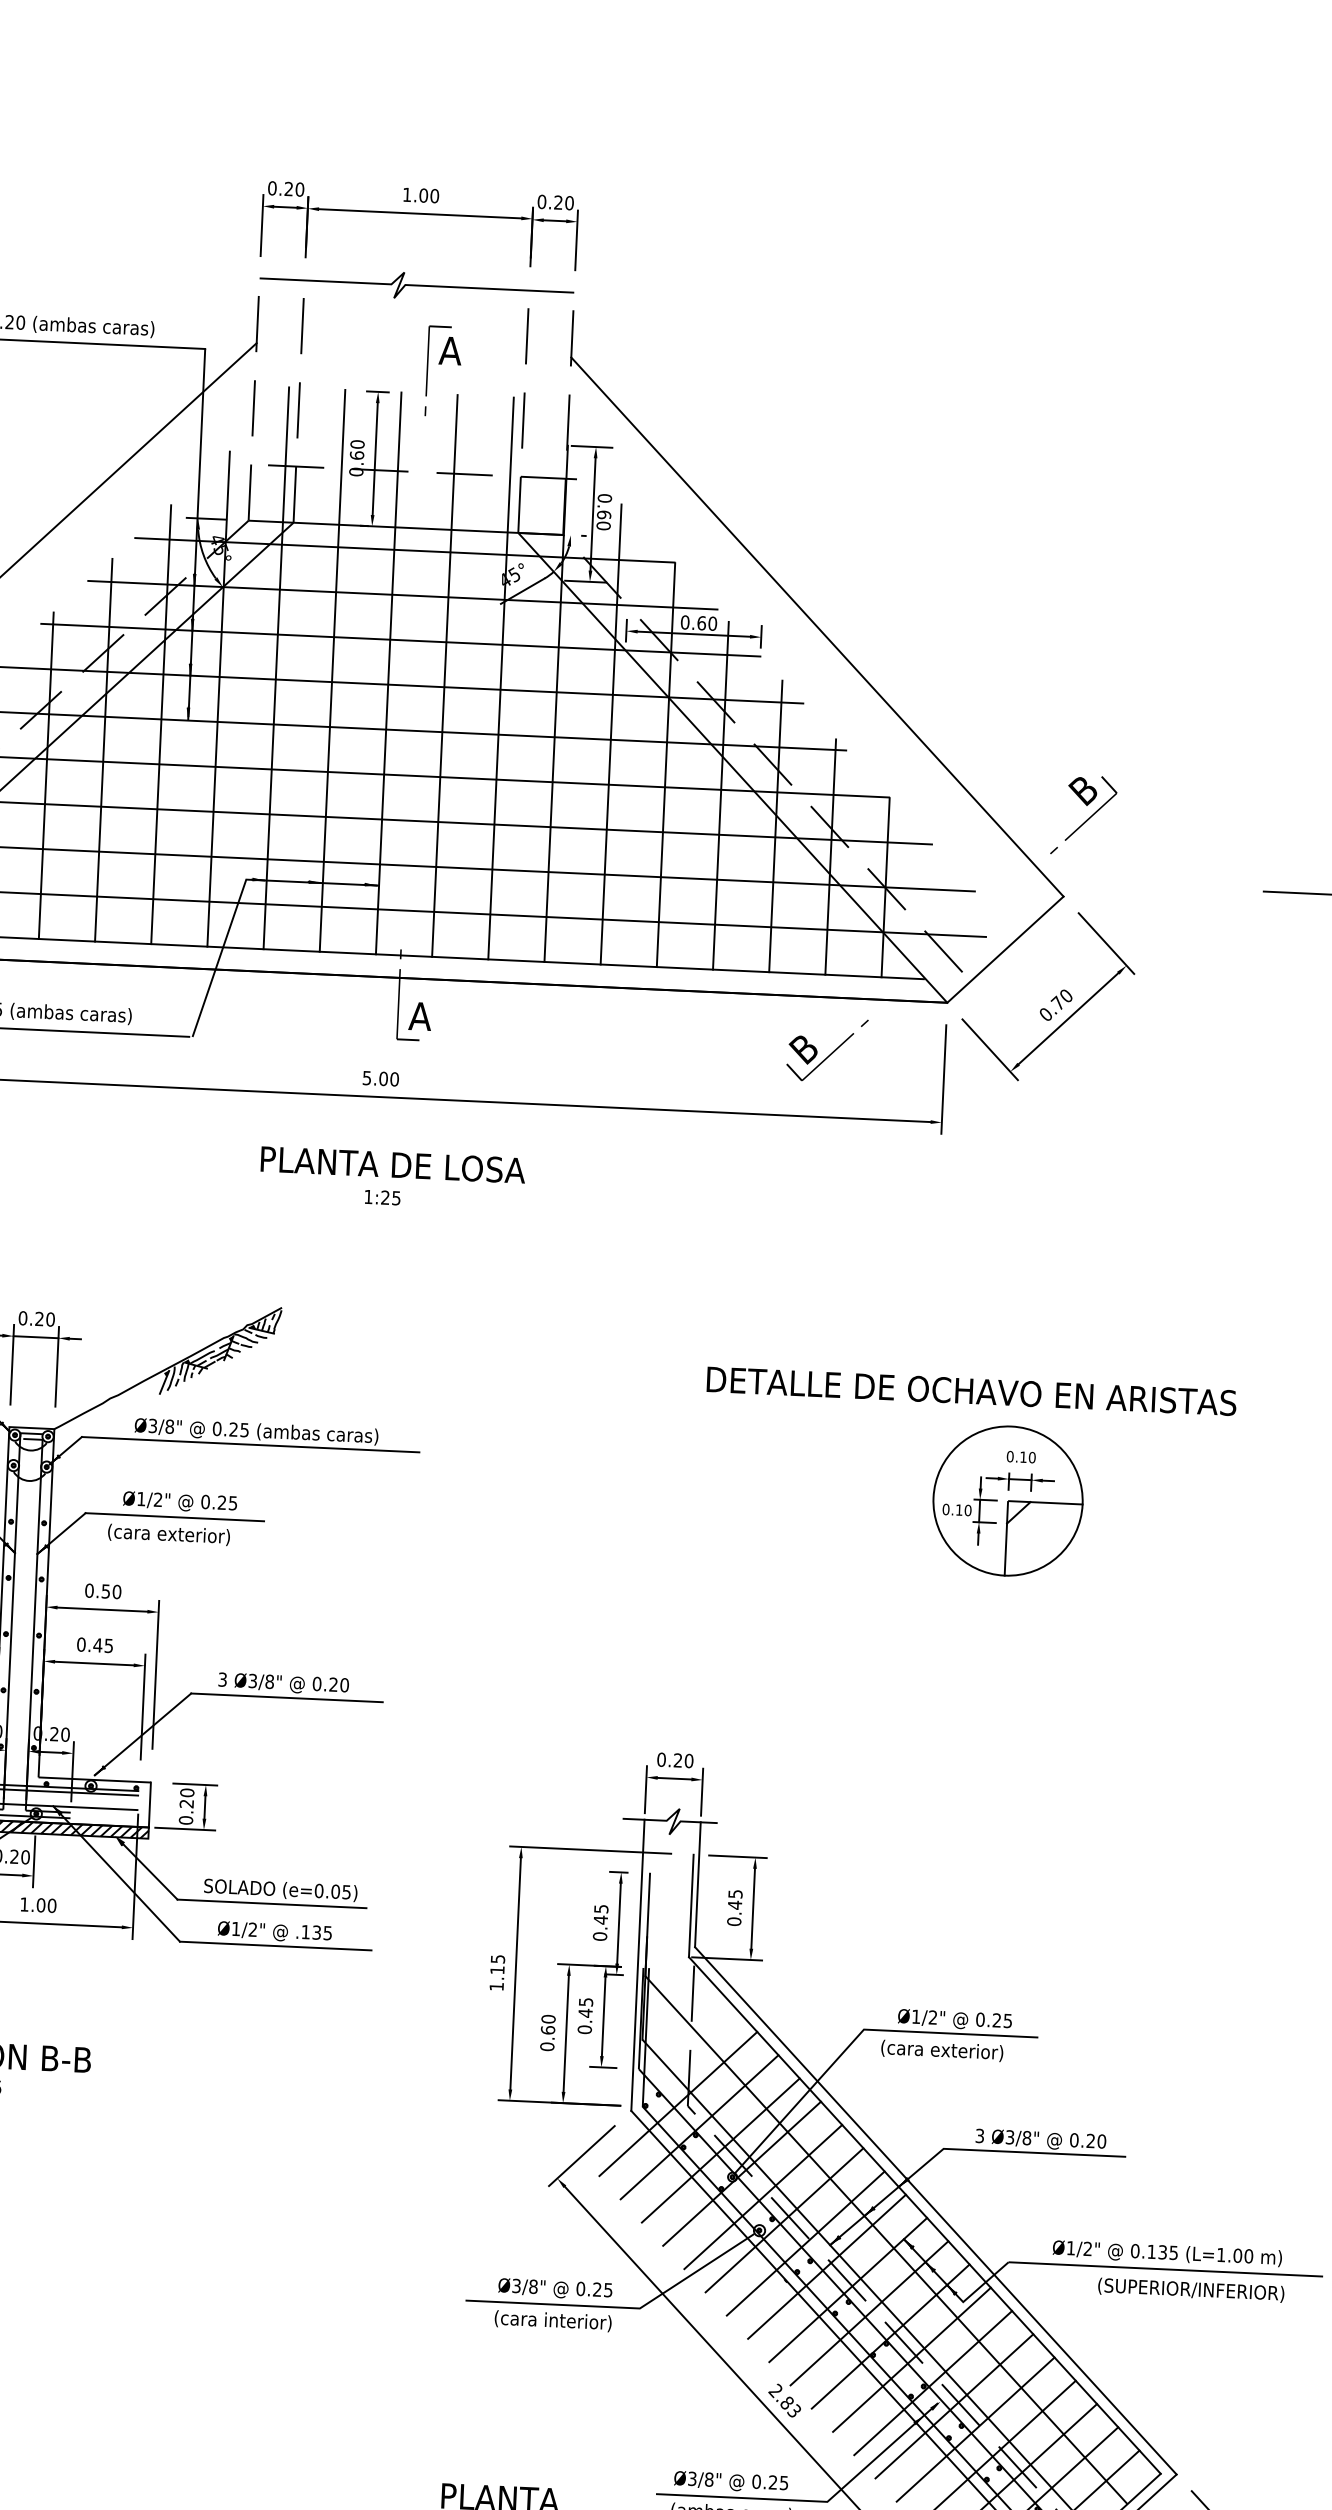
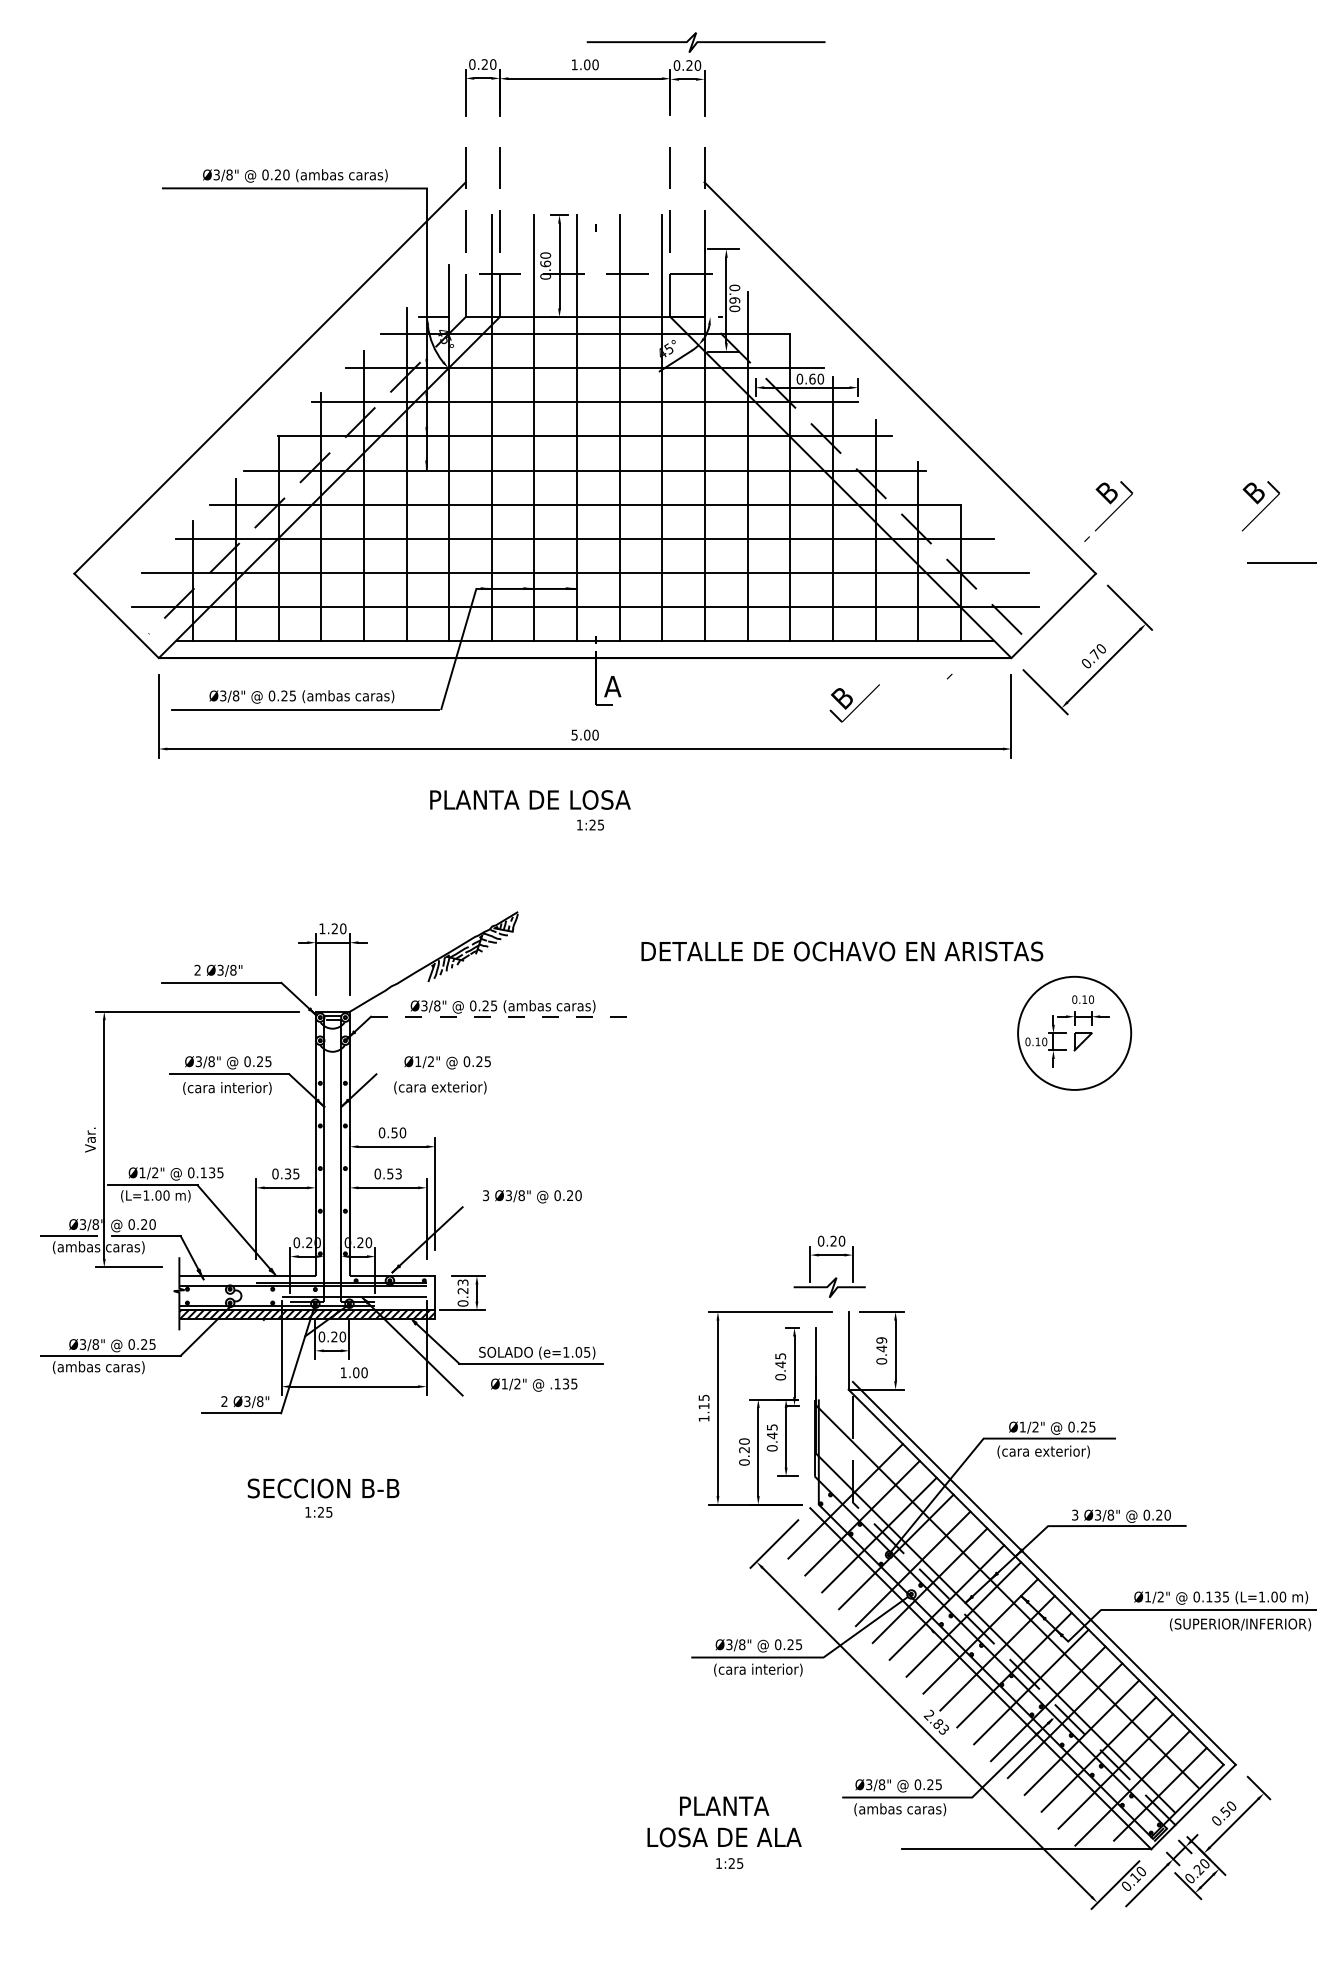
curve: (416, 285) -> (705, 42), moved
part: (444, 361) -> (608, 189), removed
part: (1284, 817) -> (1260, 506), added
part: (819, 1056) -> (854, 703), moved
text: (393, 1164) -> (530, 799), moved
text: (23, 1317) -> (322, 928), 0.20 -> 1.20
text: (971, 1391) -> (842, 951), moved
line: (249, 1444) -> (498, 1016), solid -> dashed
line: (1056, 1503) -> (1111, 1033), removed
line: (173, 1517) -> (443, 1074), removed
line: (1005, 1548) -> (1074, 1069), removed
text: (102, 1644) -> (393, 1173), 0.45 -> 0.53
line: (285, 1698) -> (534, 1207), removed
text: (186, 1792) -> (462, 1282), 0.20 -> 0.23
line: (697, 1884) -> (852, 1334), removed
text: (319, 1889) -> (566, 1351), (e=0.05) -> (e=1.05)
text: (735, 1894) -> (881, 1340), 0.45 -> 0.49
line: (274, 1945) -> (534, 1395), removed
line: (638, 1965) -> (810, 1397), removed
text: (548, 2029) -> (744, 1449), 0.60 -> 0.20

